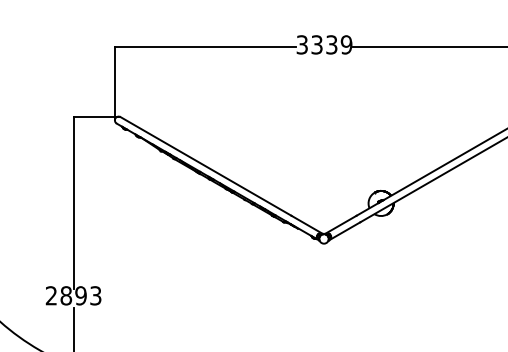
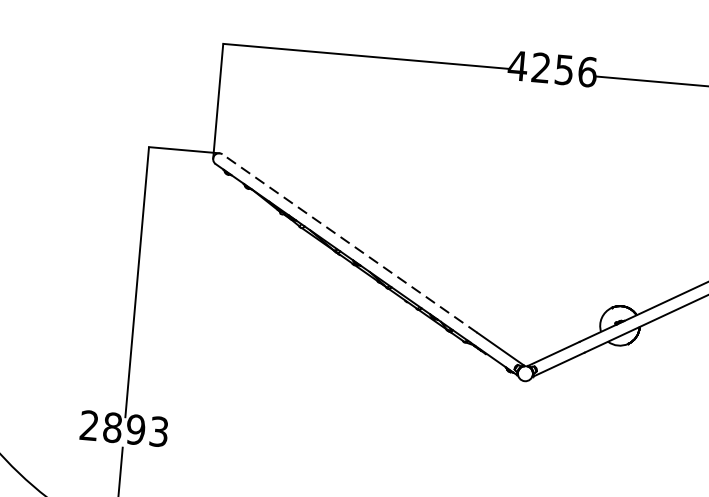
text: (324, 44) -> (552, 68), 3339 -> 4256
line: (206, 166) -> (350, 243), solid -> dashed

